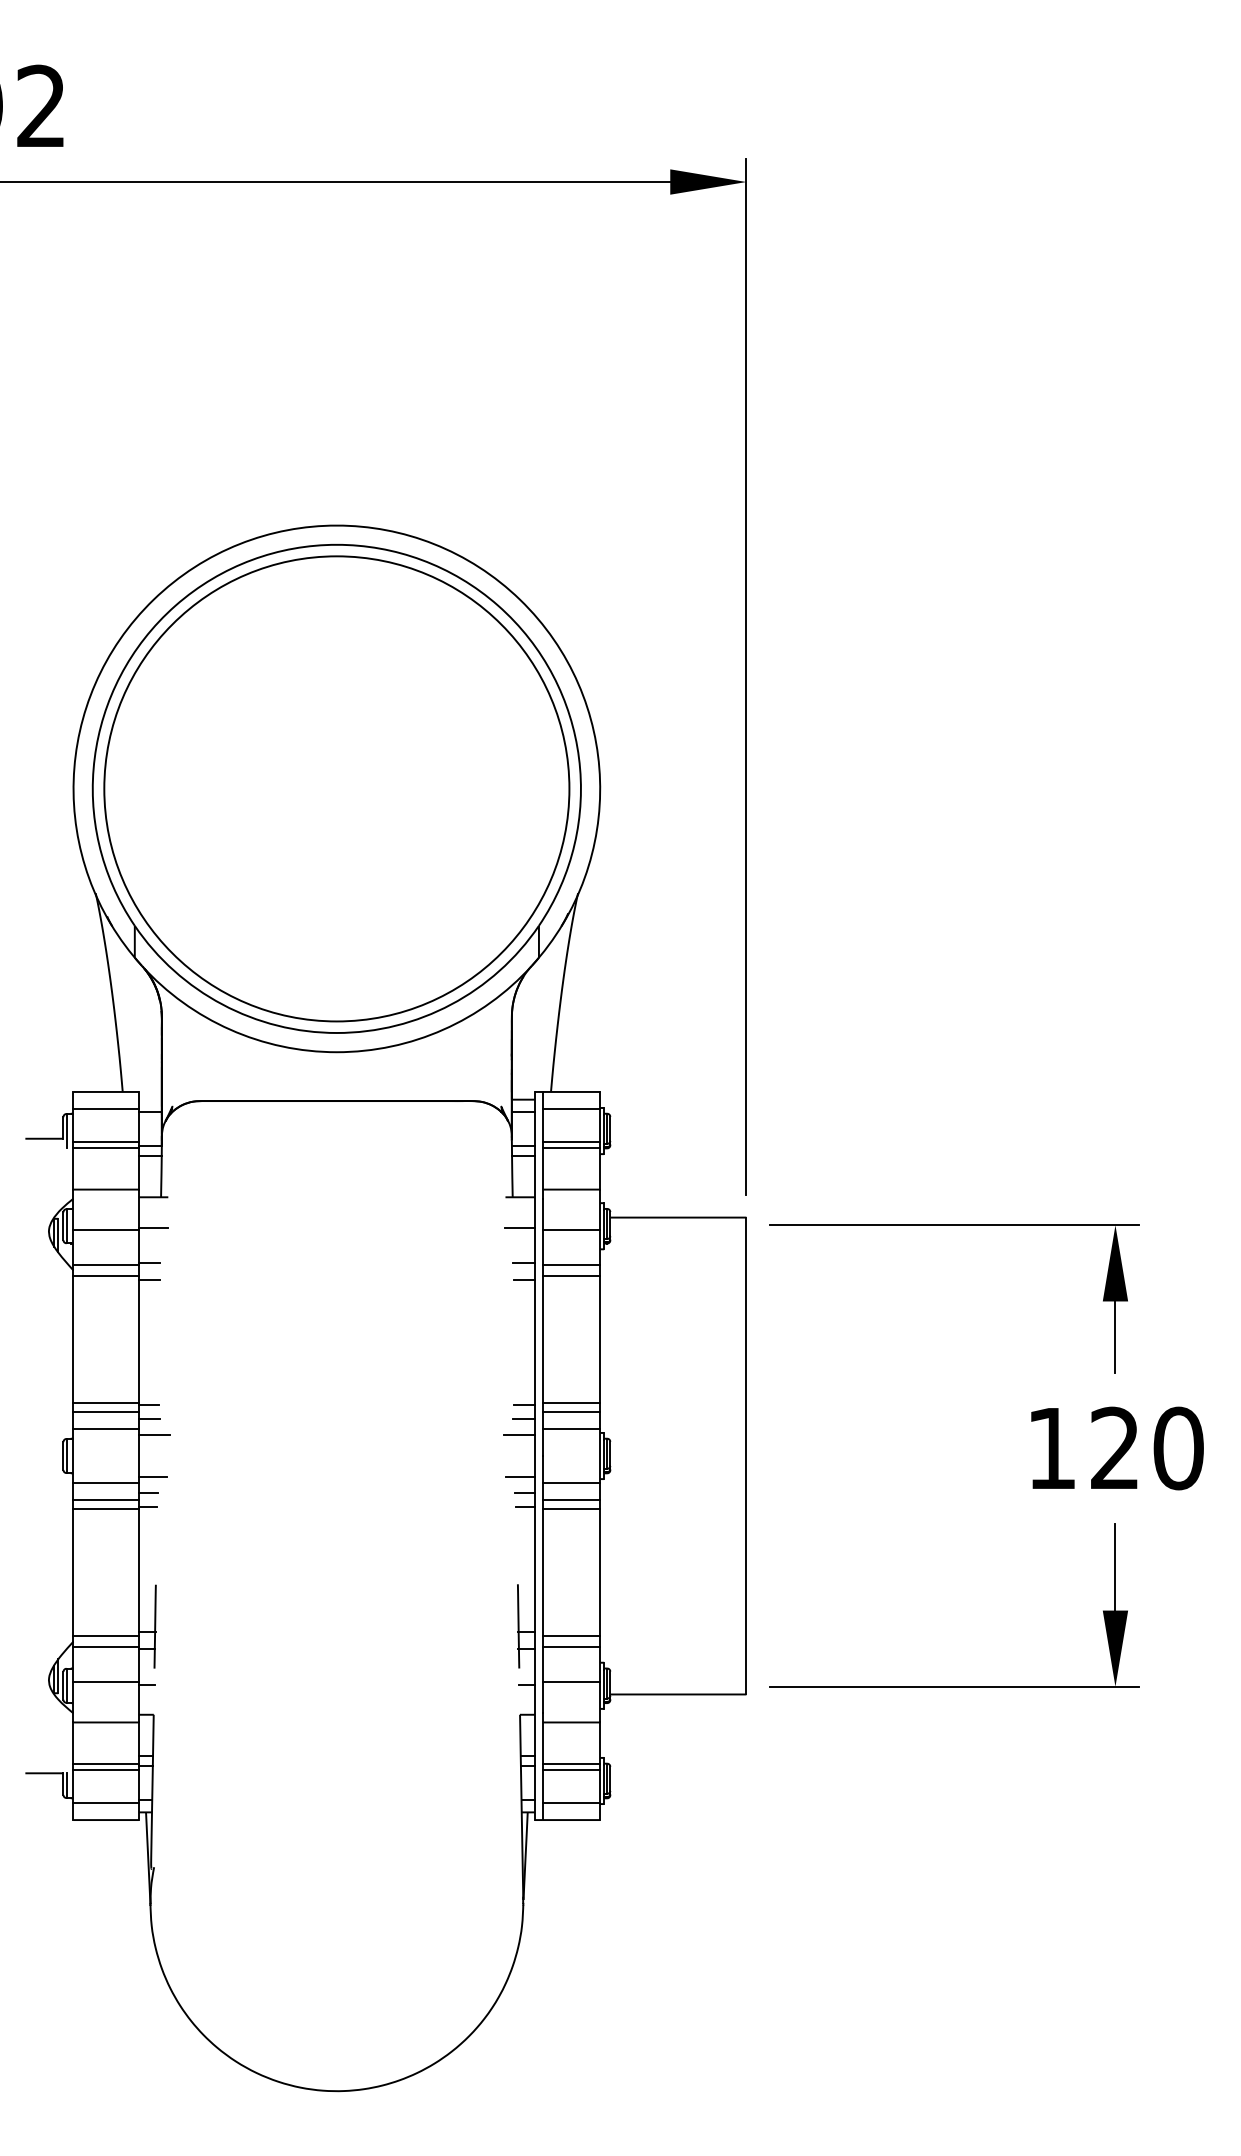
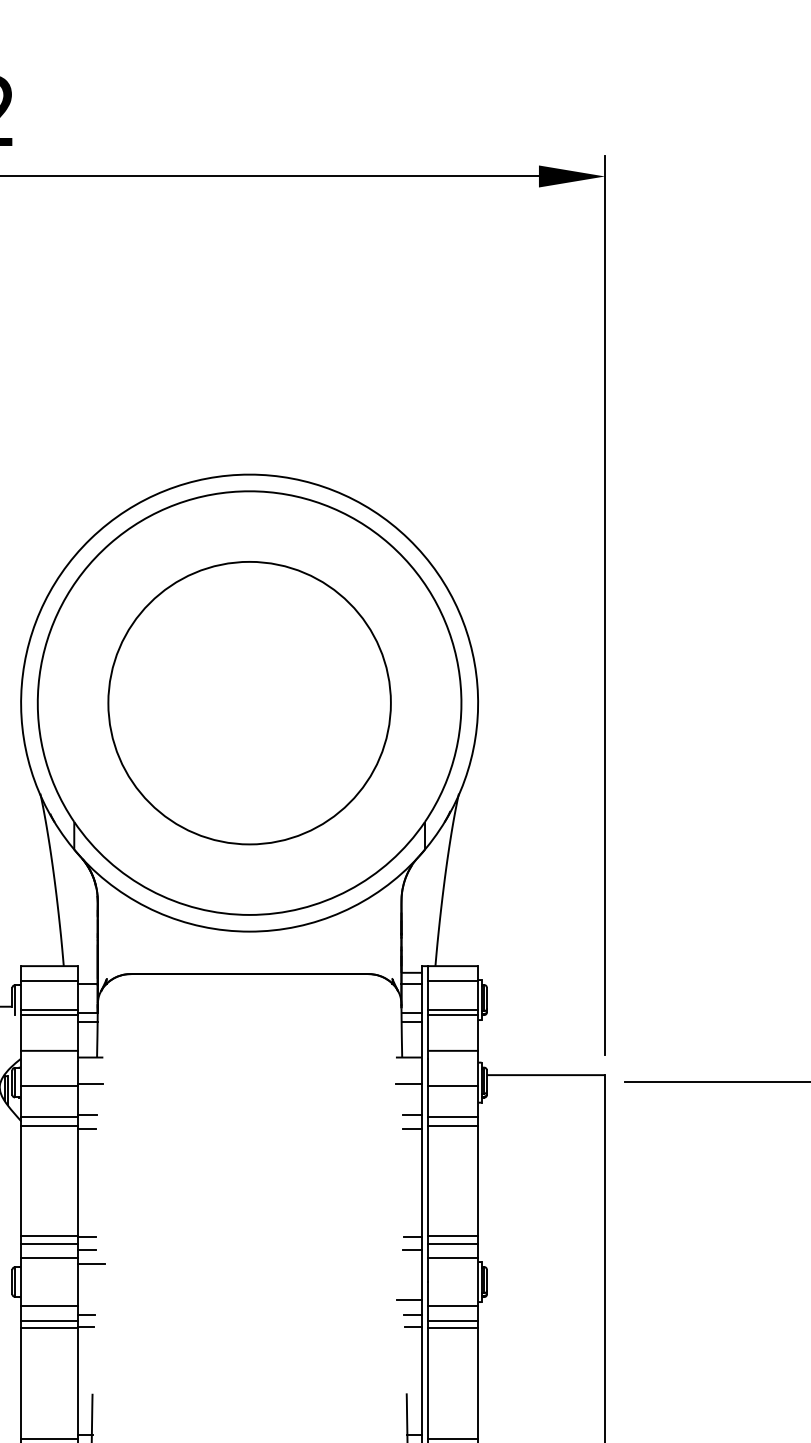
circle: (336, 788) -> (249, 702), size x0.7
line: (518, 1435) -> (407, 1264), removed
line: (152, 1476) -> (89, 1299), removed

